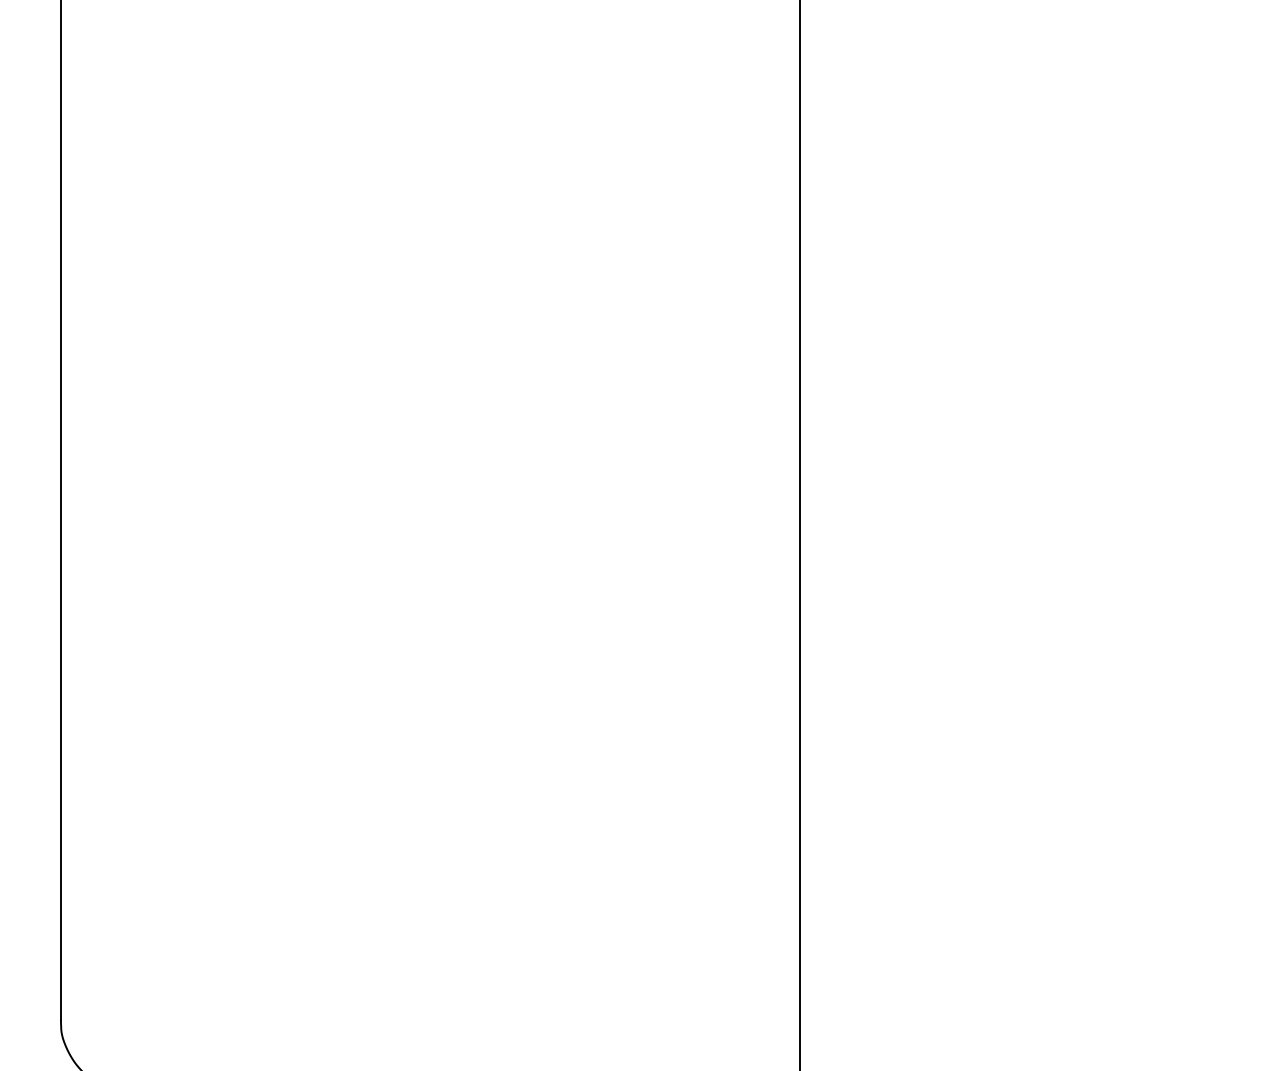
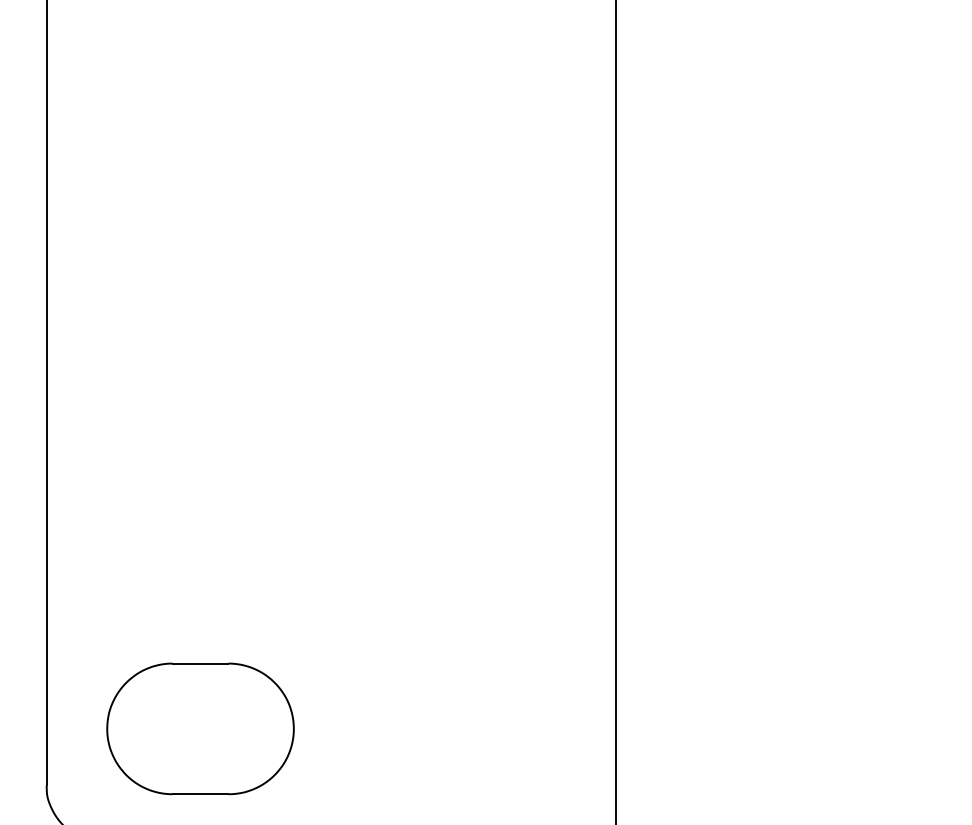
part: (260, 946) -> (200, 728), added

